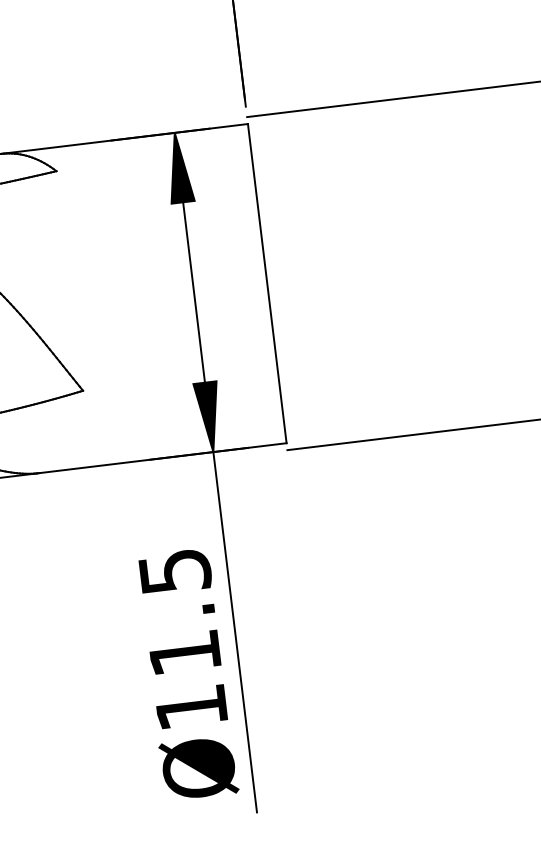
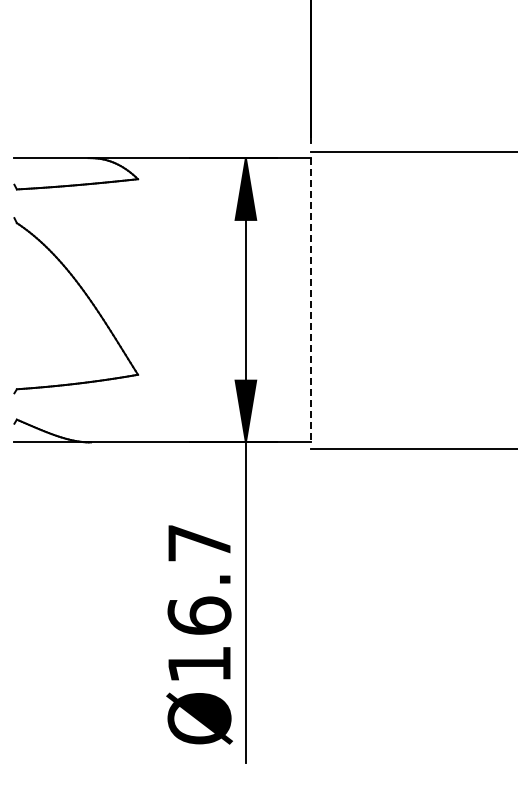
line: (267, 283) -> (311, 300), solid -> dashed
text: (179, 612) -> (199, 579), Ø11.5 -> Ø16.7

